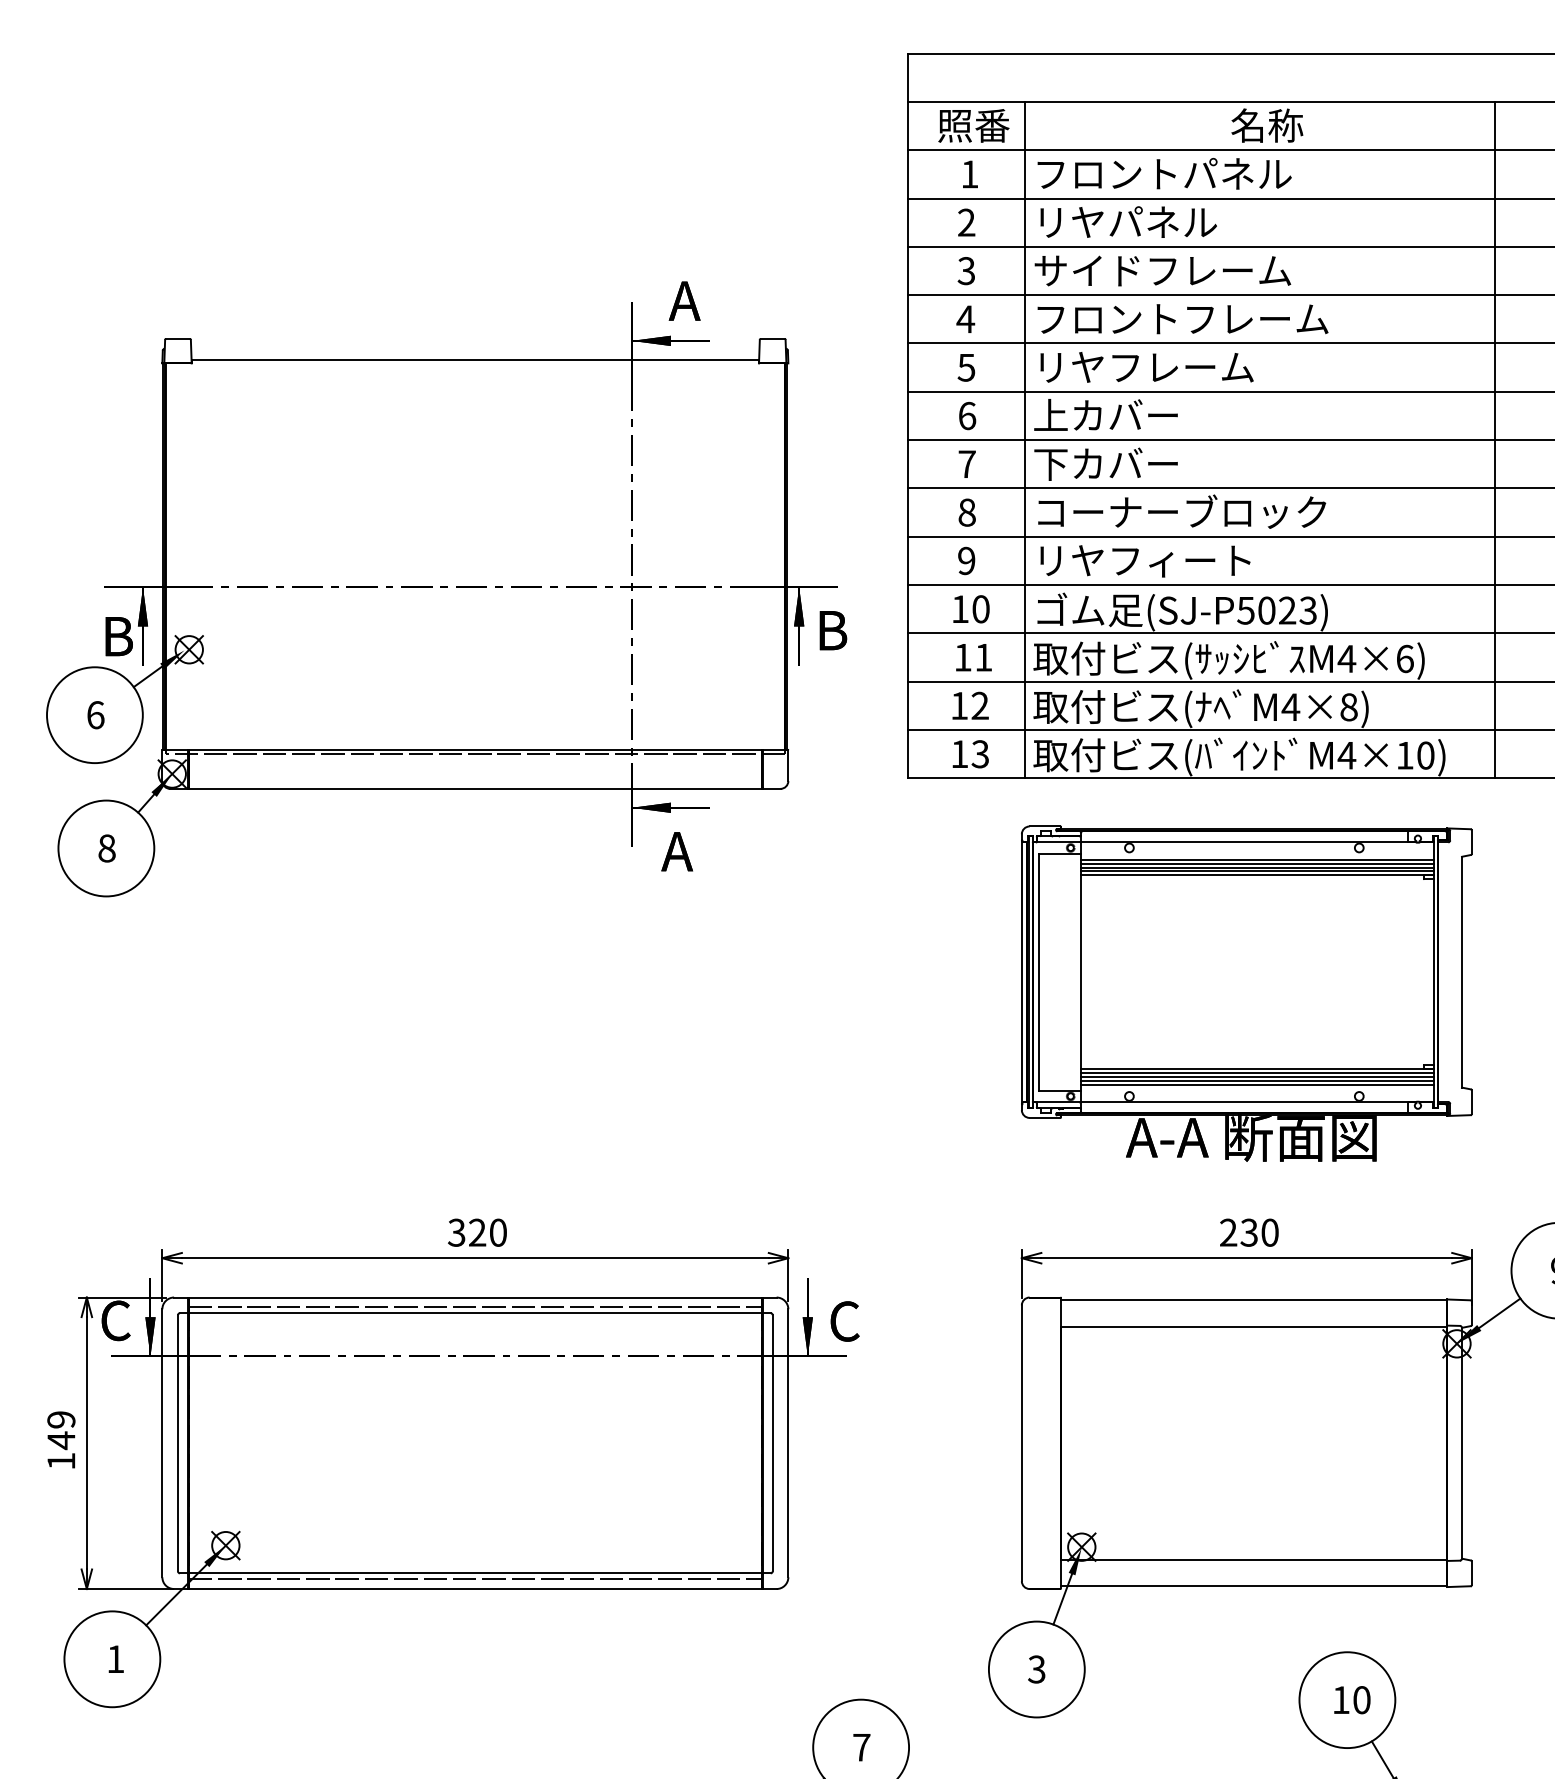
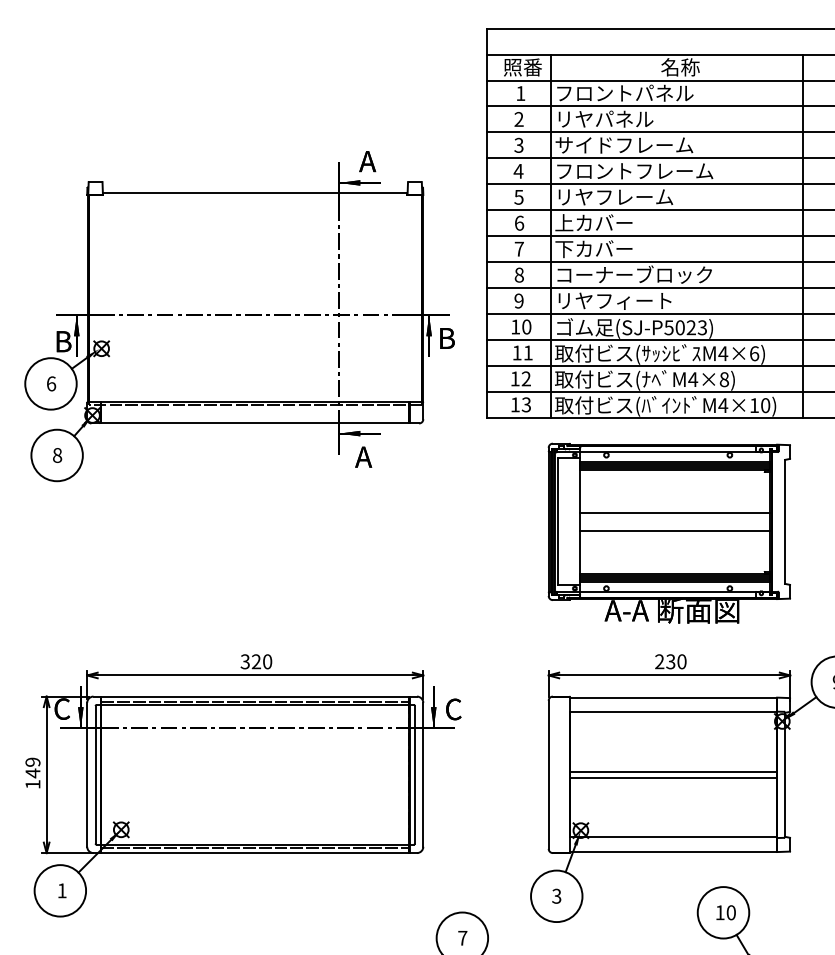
line: (1256, 954) -> (674, 512), added
line: (1256, 988) -> (674, 530), added
line: (1254, 1437) -> (673, 771), added
line: (1254, 1448) -> (673, 777), added

